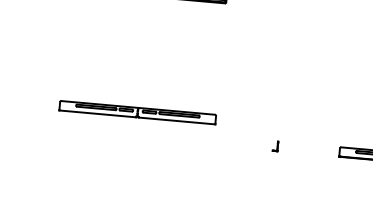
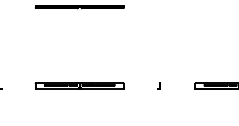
part: (137, 111) -> (79, 85), moved

